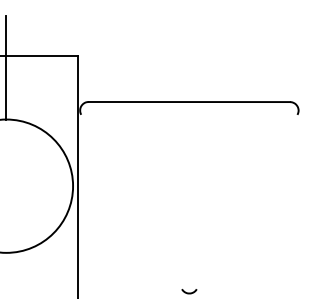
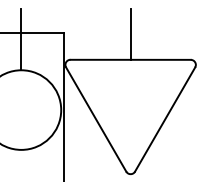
line: (189, 57) -> (130, 33), added
line: (132, 201) -> (96, 119), added
line: (247, 201) -> (165, 119), added

